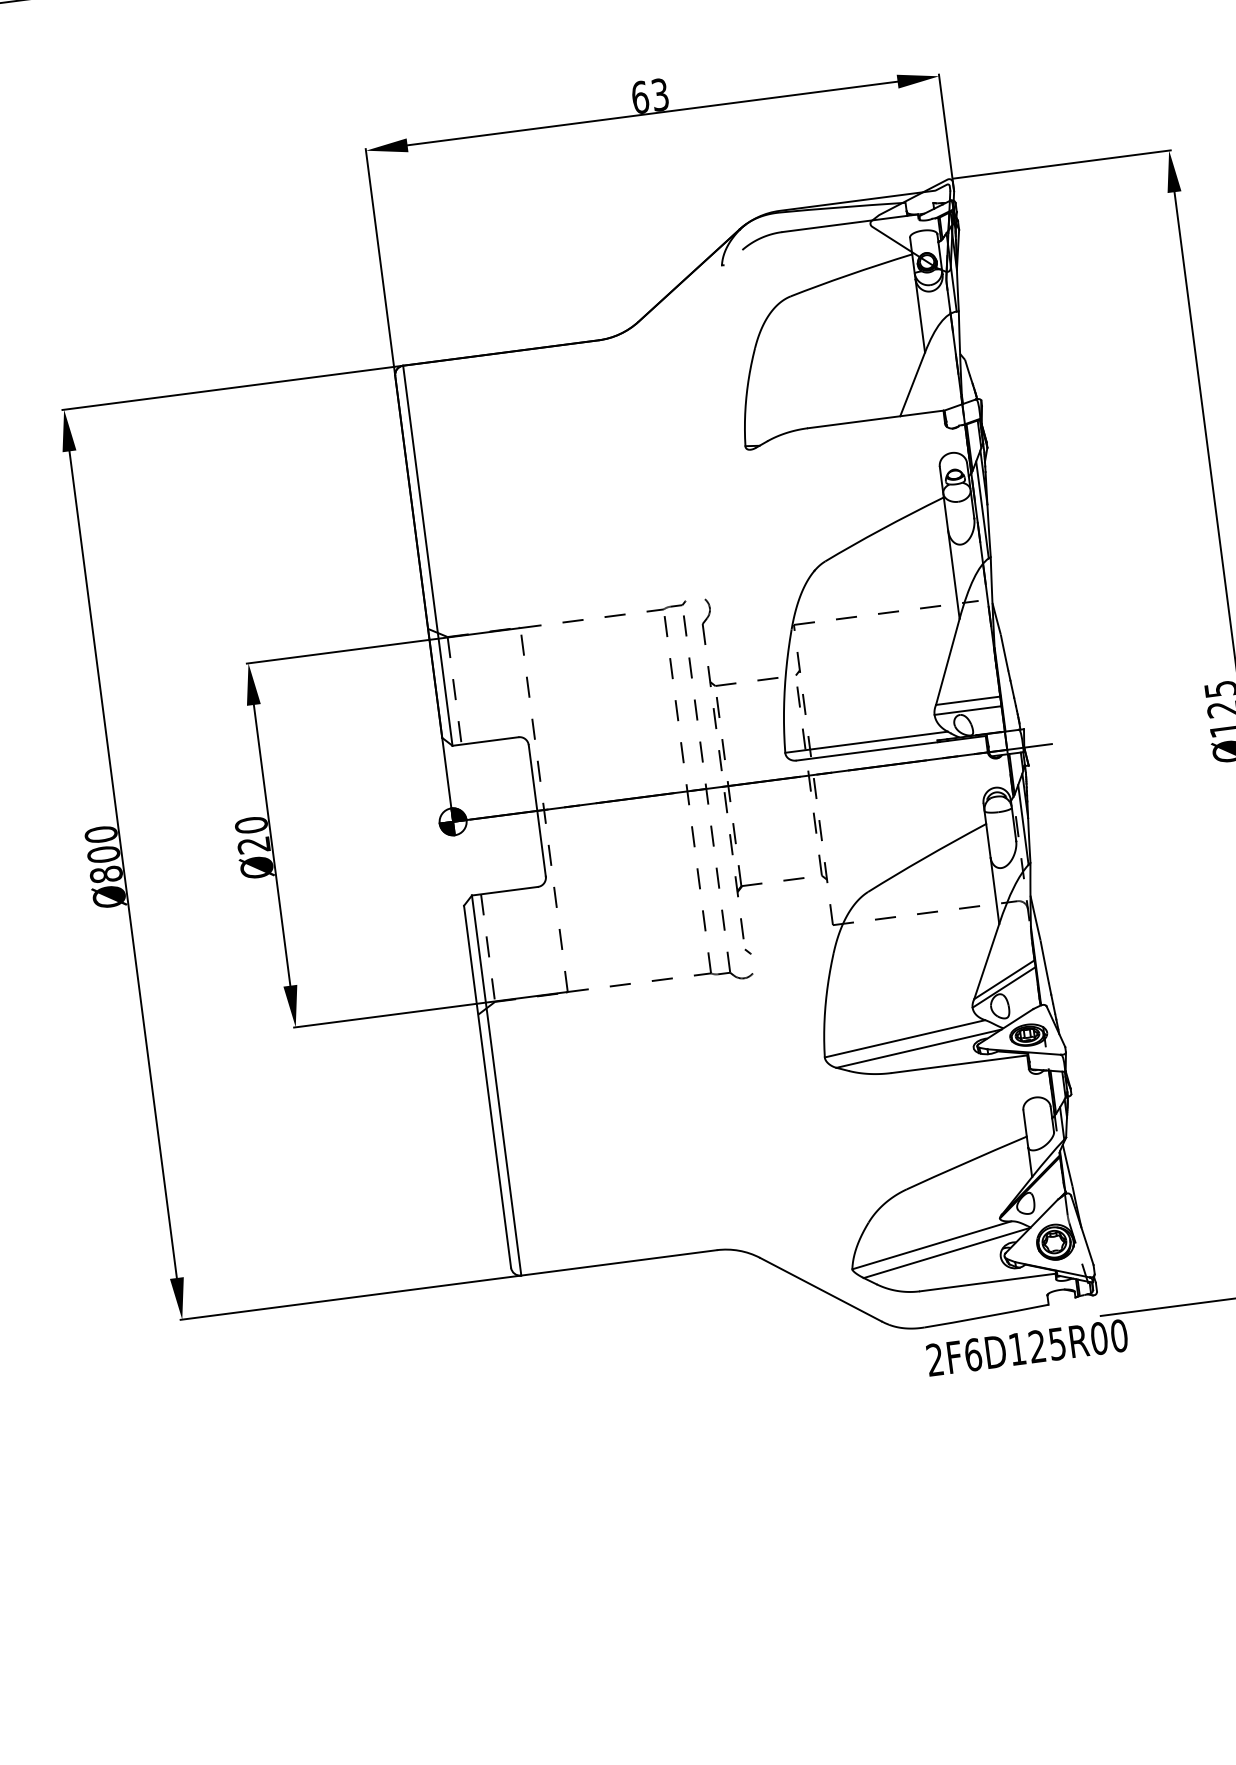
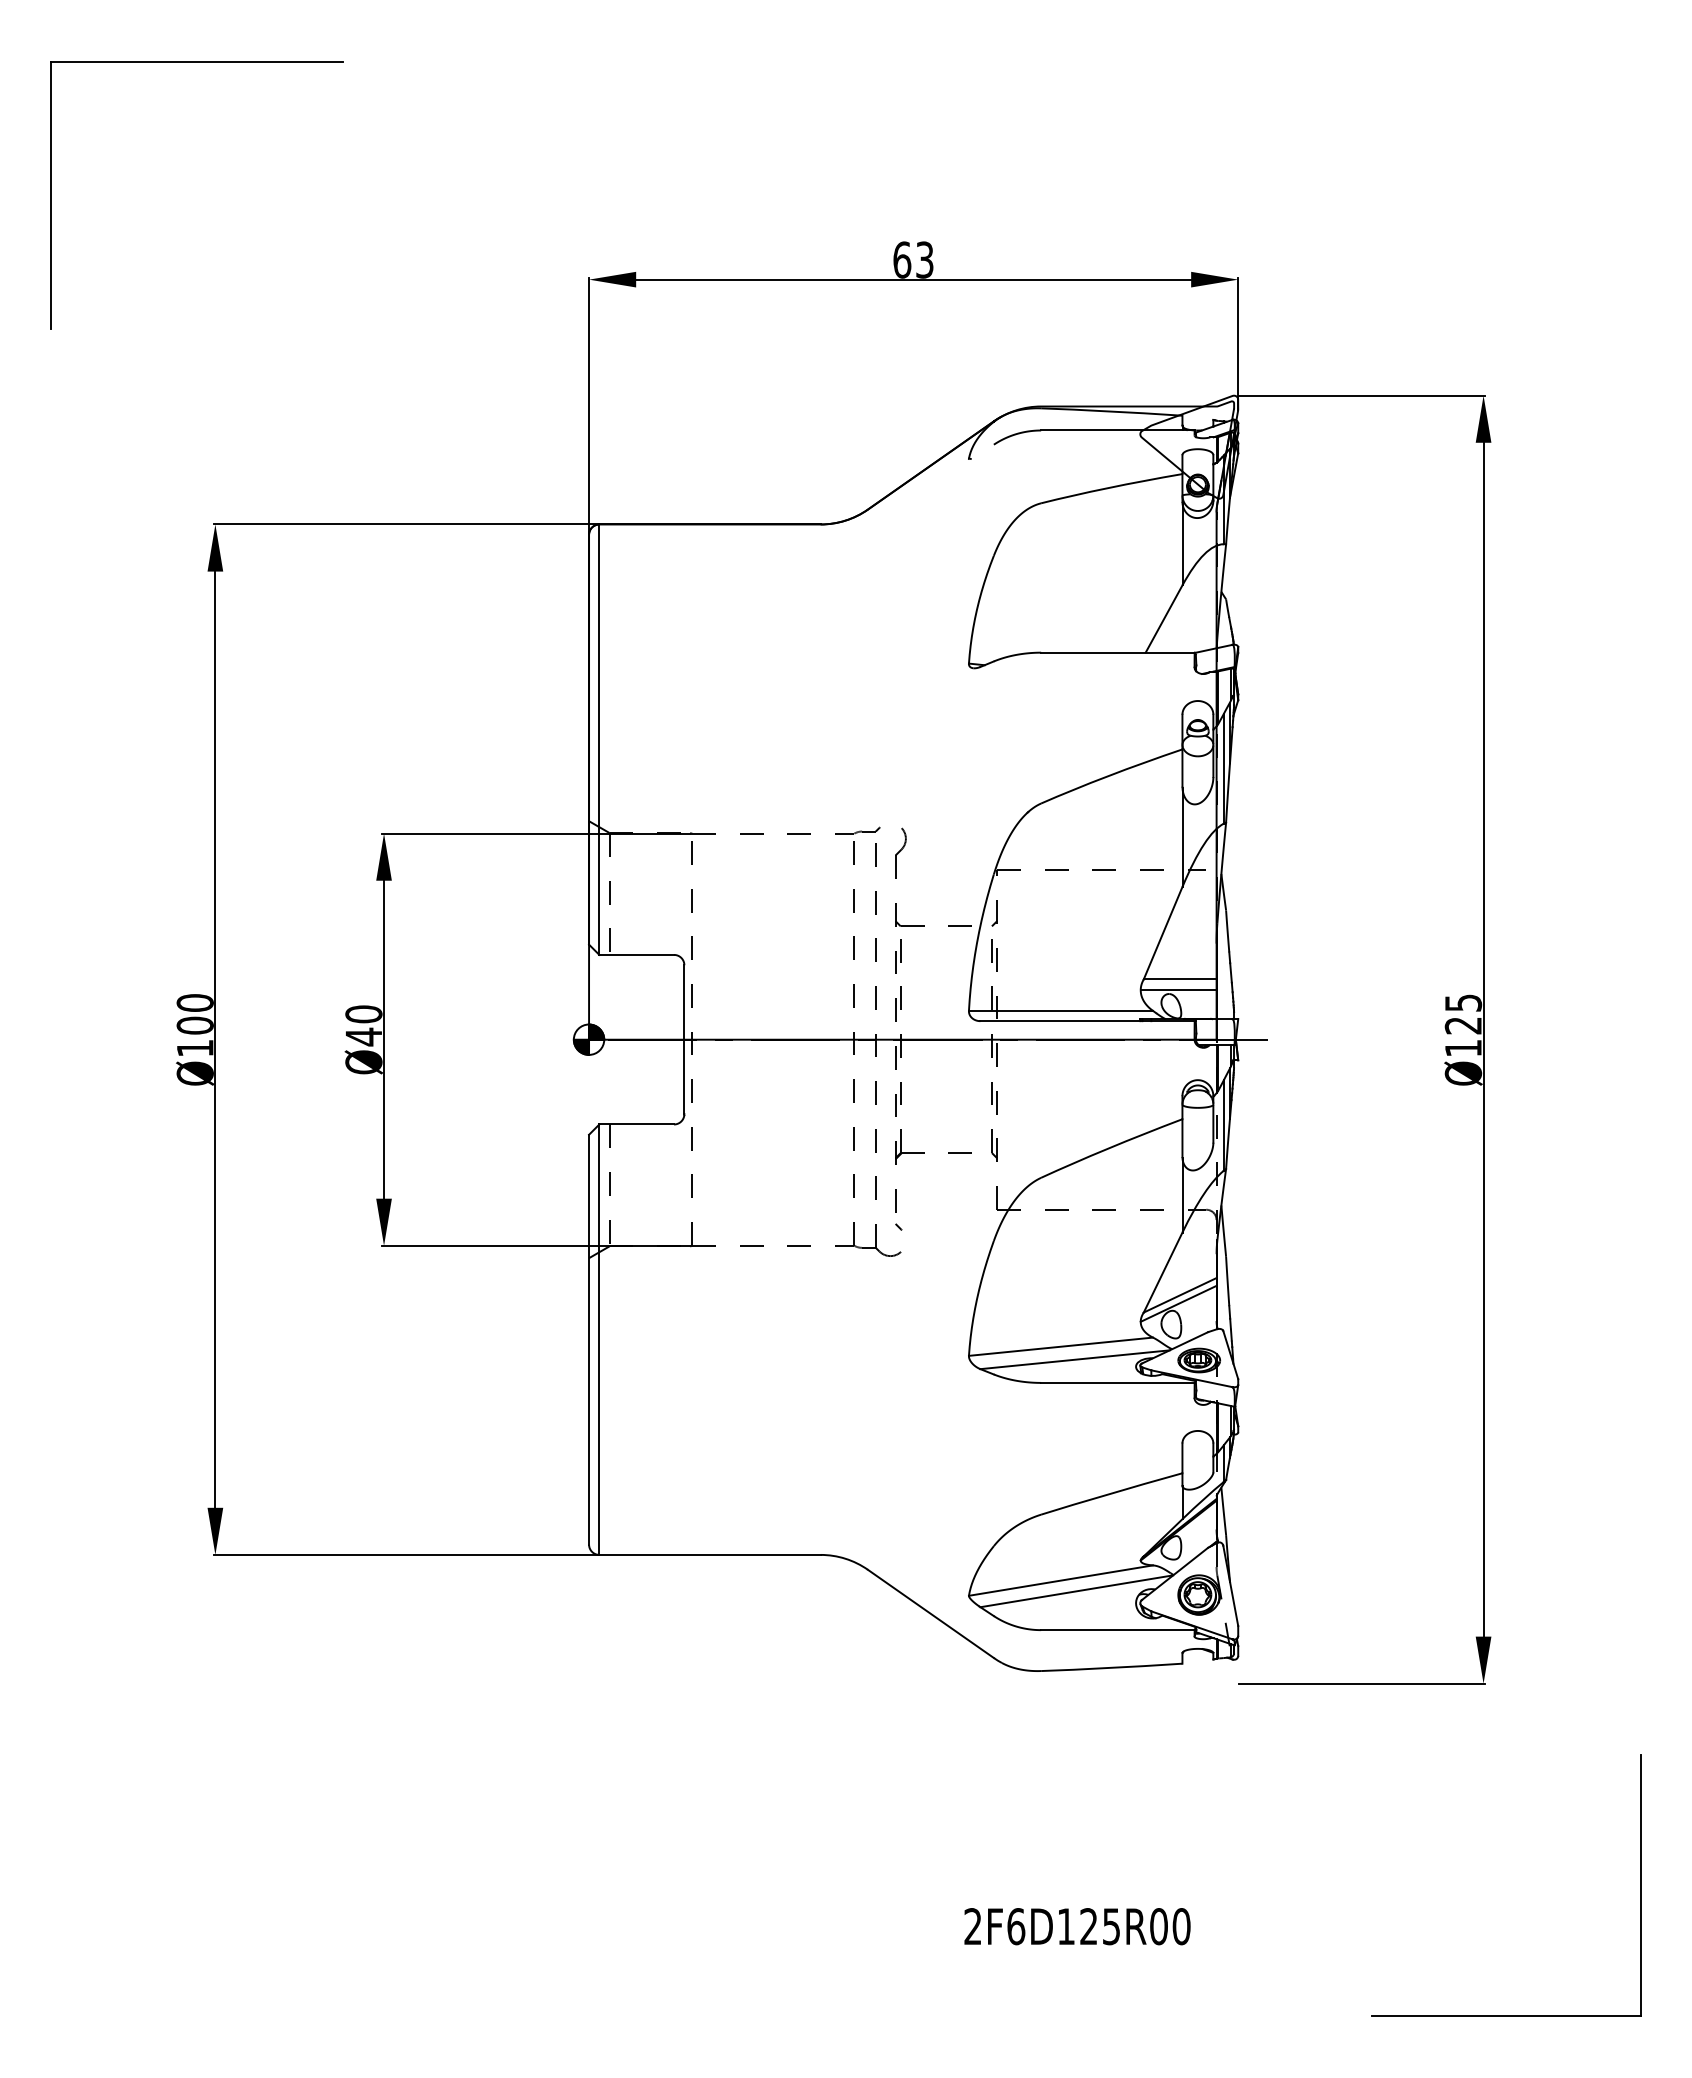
text: (253, 844) -> (363, 1036), Ø20 -> Ø40
text: (105, 874) -> (194, 1048), Ø800 -> Ø100
text: (1027, 1347) -> (1077, 1926), moved

